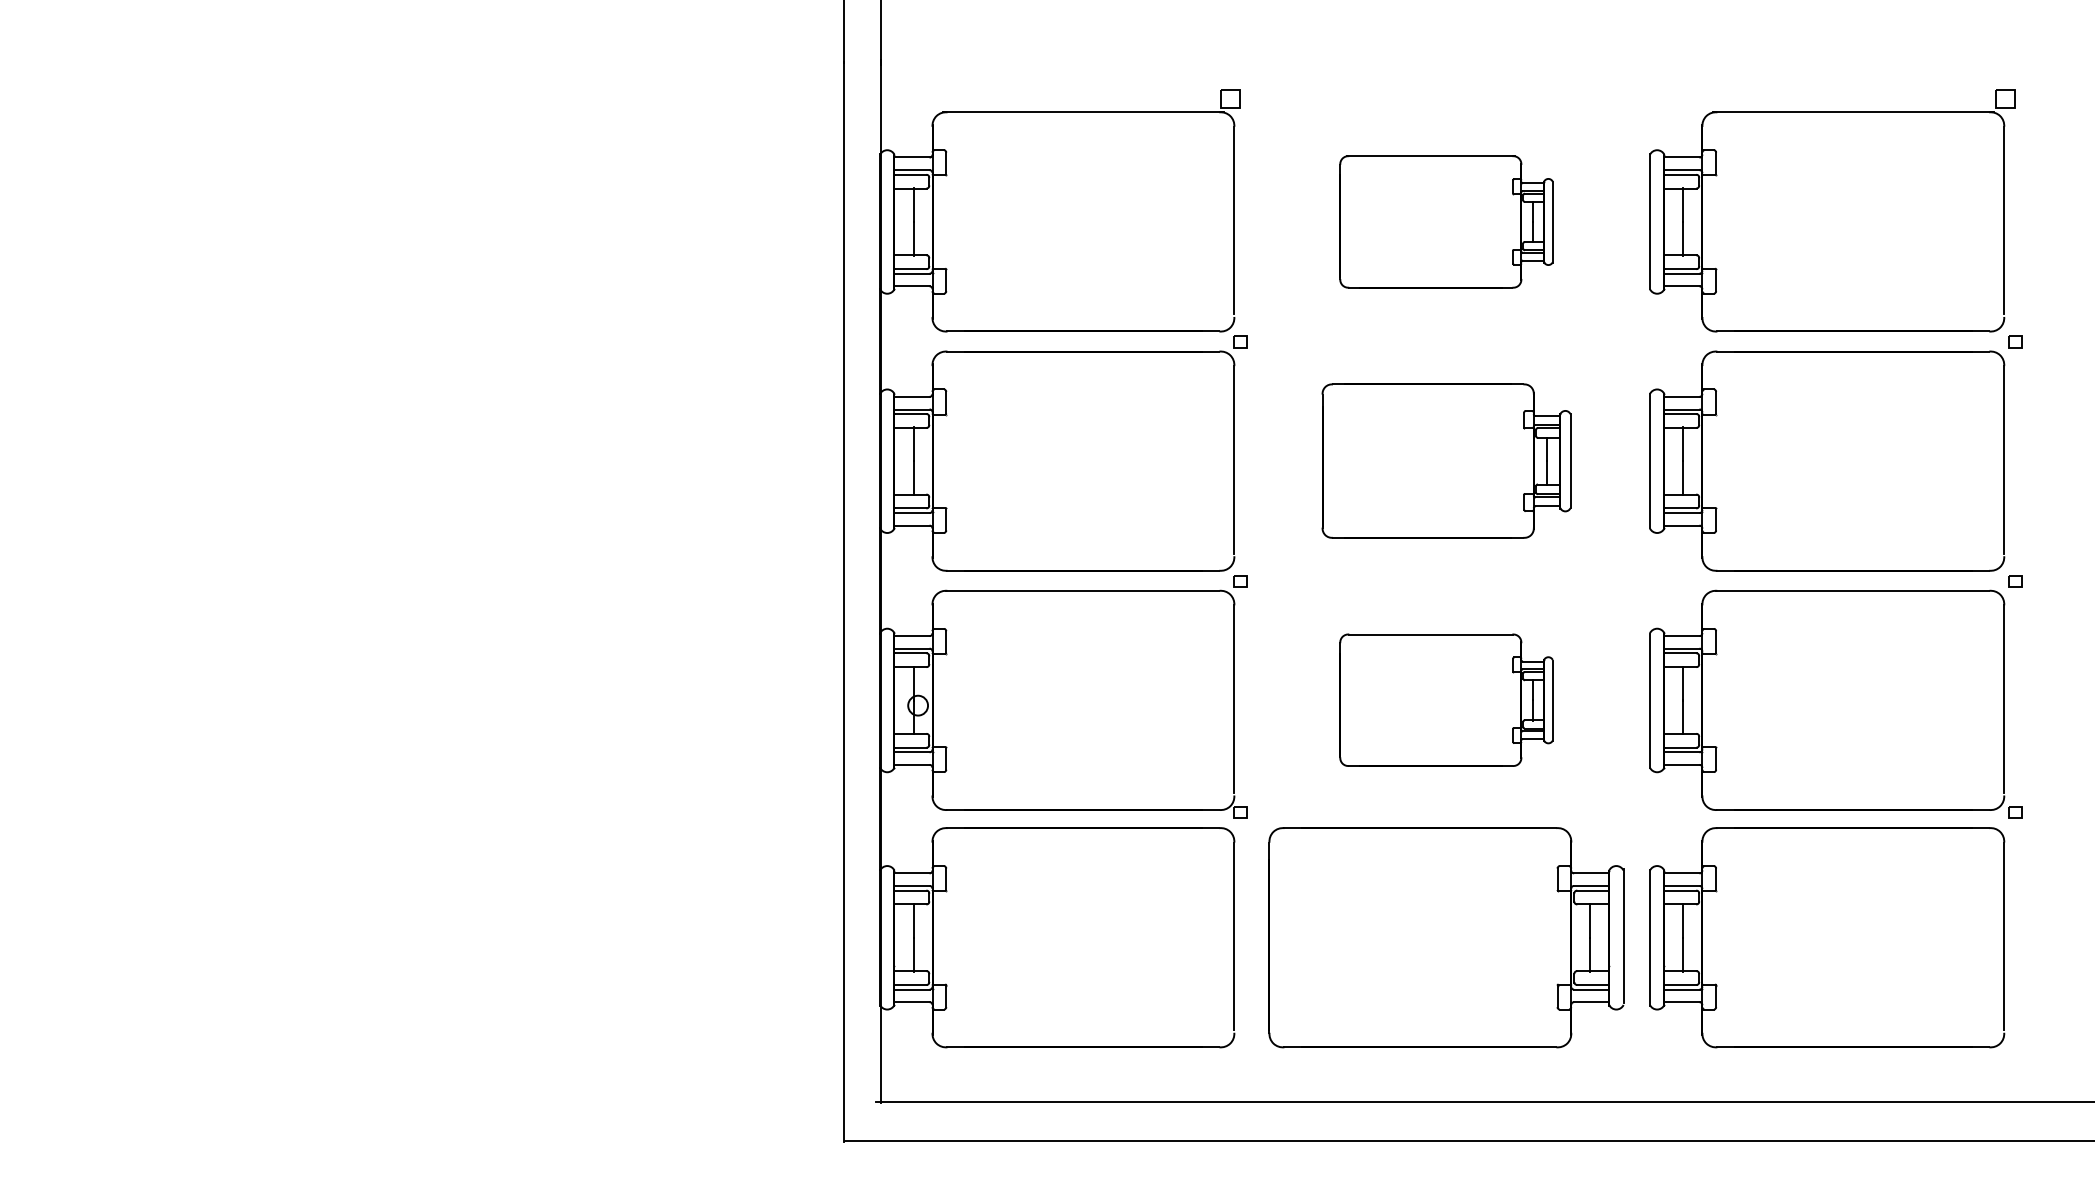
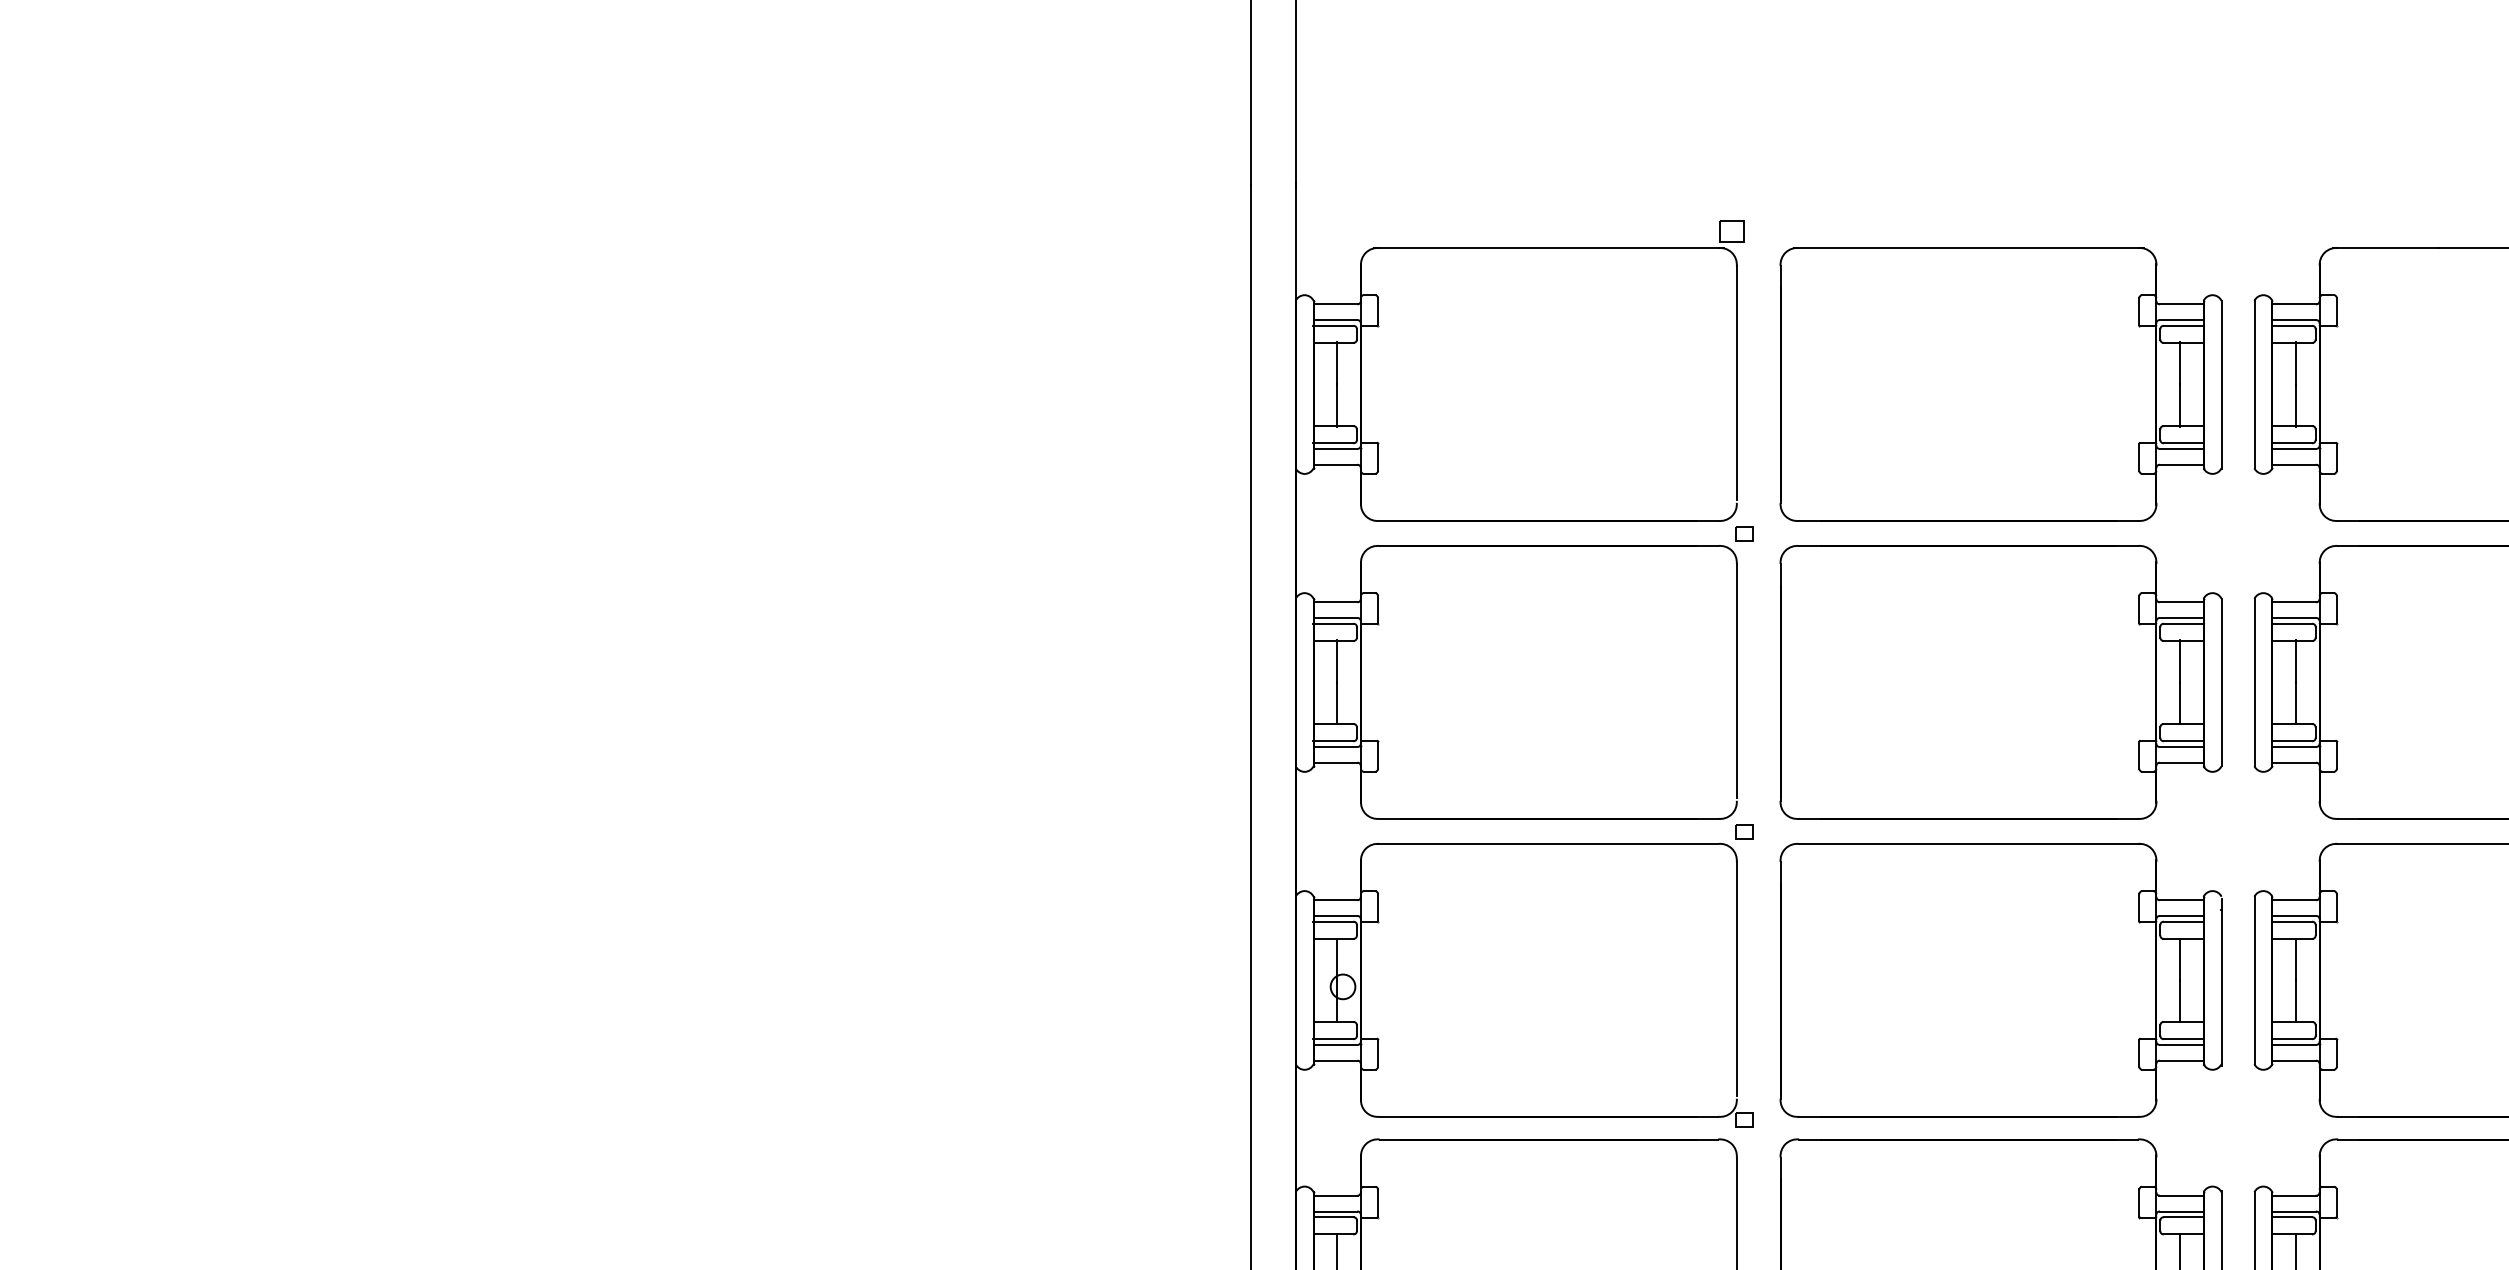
part: (1446, 221) -> (2001, 383), size x1.67
part: (1446, 460) -> (2001, 681), size x1.43
part: (1446, 699) -> (2001, 979), size x1.67

